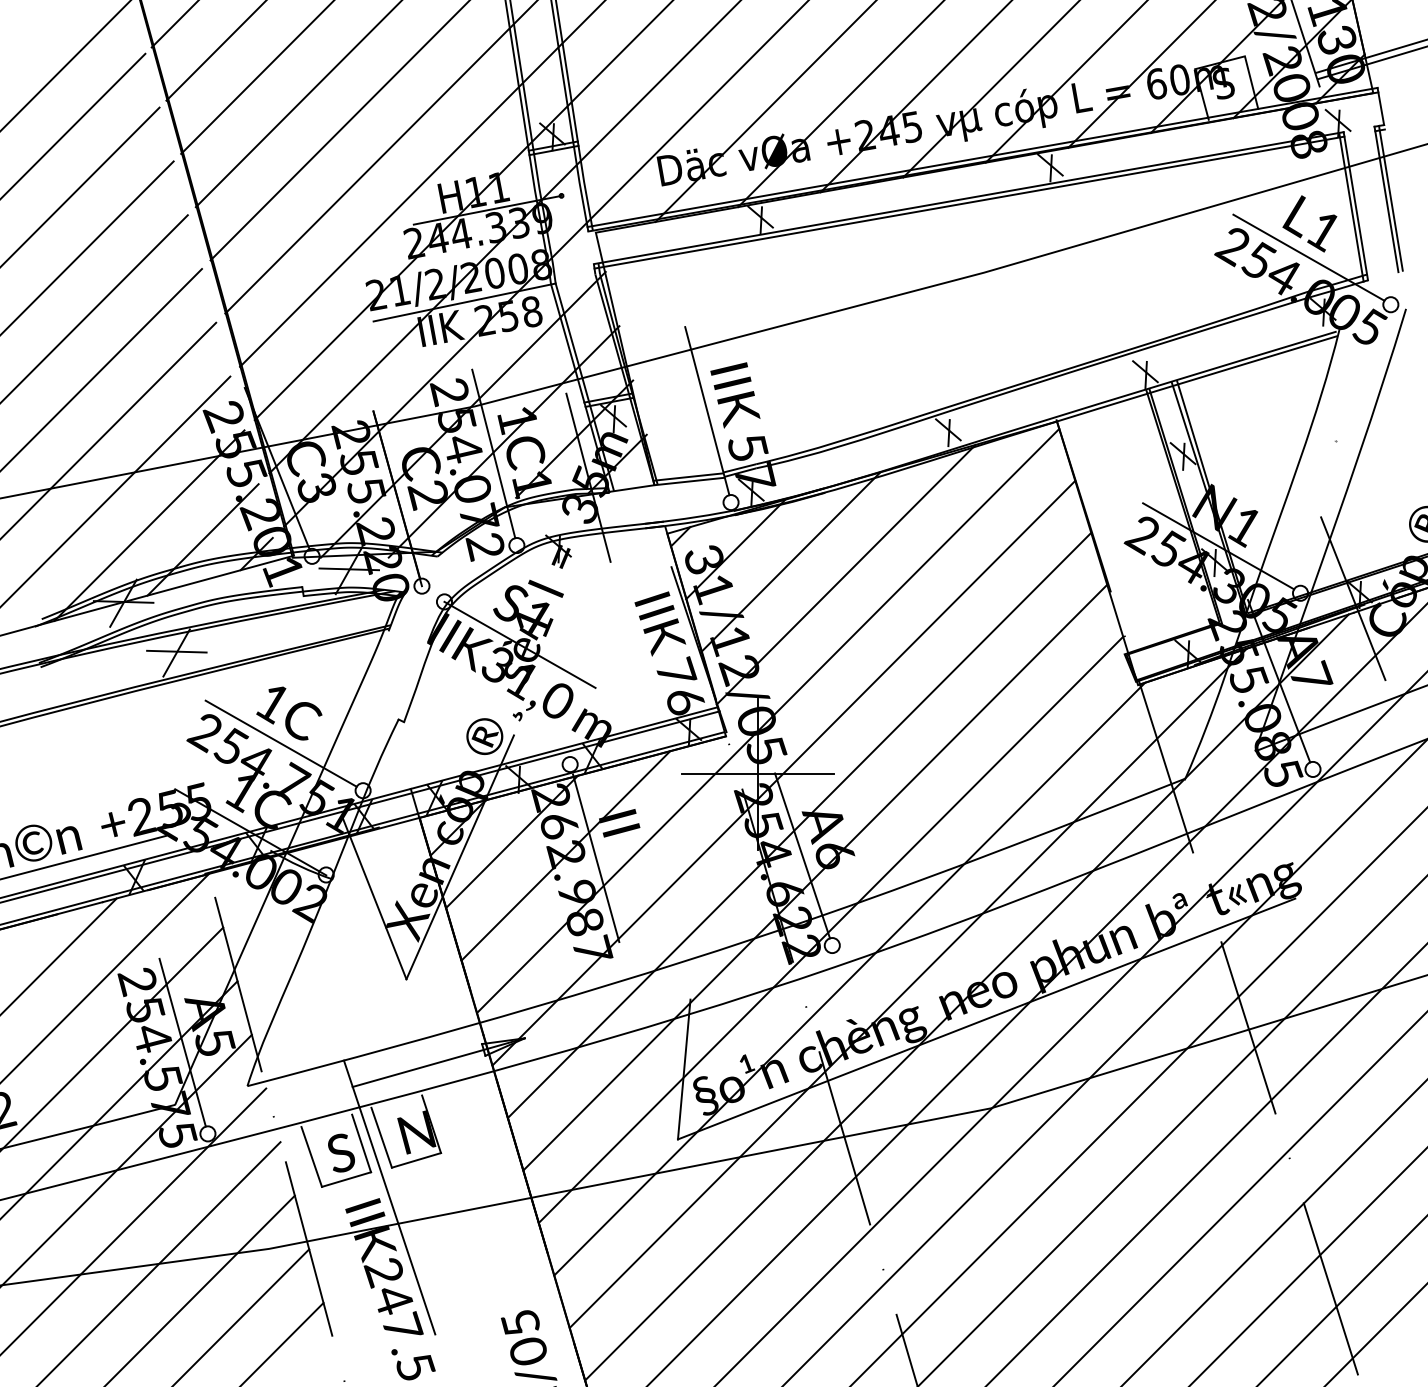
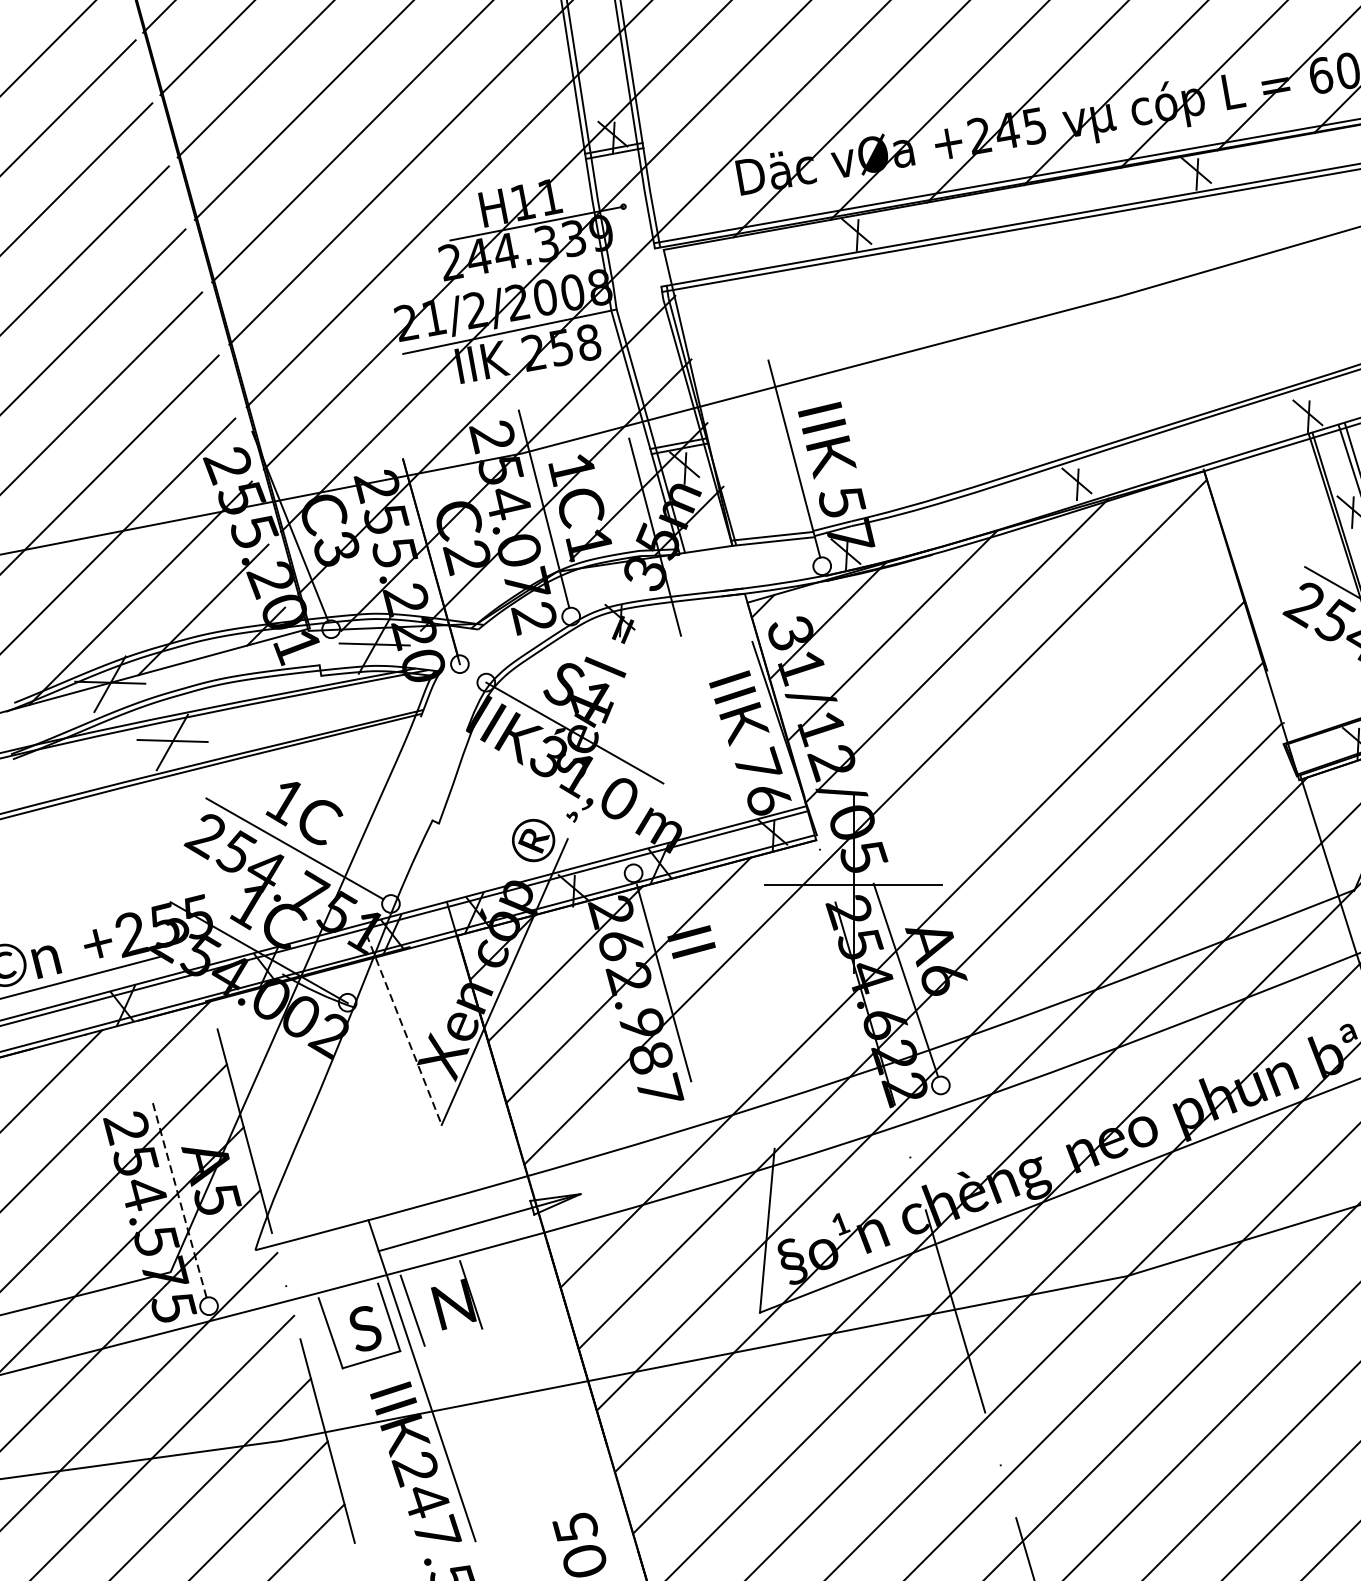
line: (783, 772) -> (883, 882), removed
line: (374, 898) -> (404, 1030), solid -> dashed
line: (182, 1042) -> (179, 1199), solid -> dashed
line: (416, 1160) -> (453, 1337), removed

